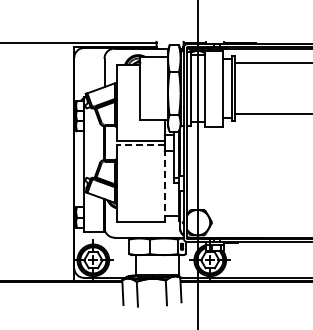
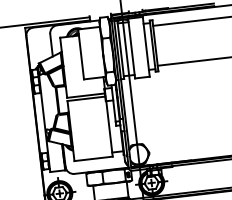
line: (140, 145) -> (86, 99), dashed -> solid
line: (165, 185) -> (109, 128), dashed -> solid

